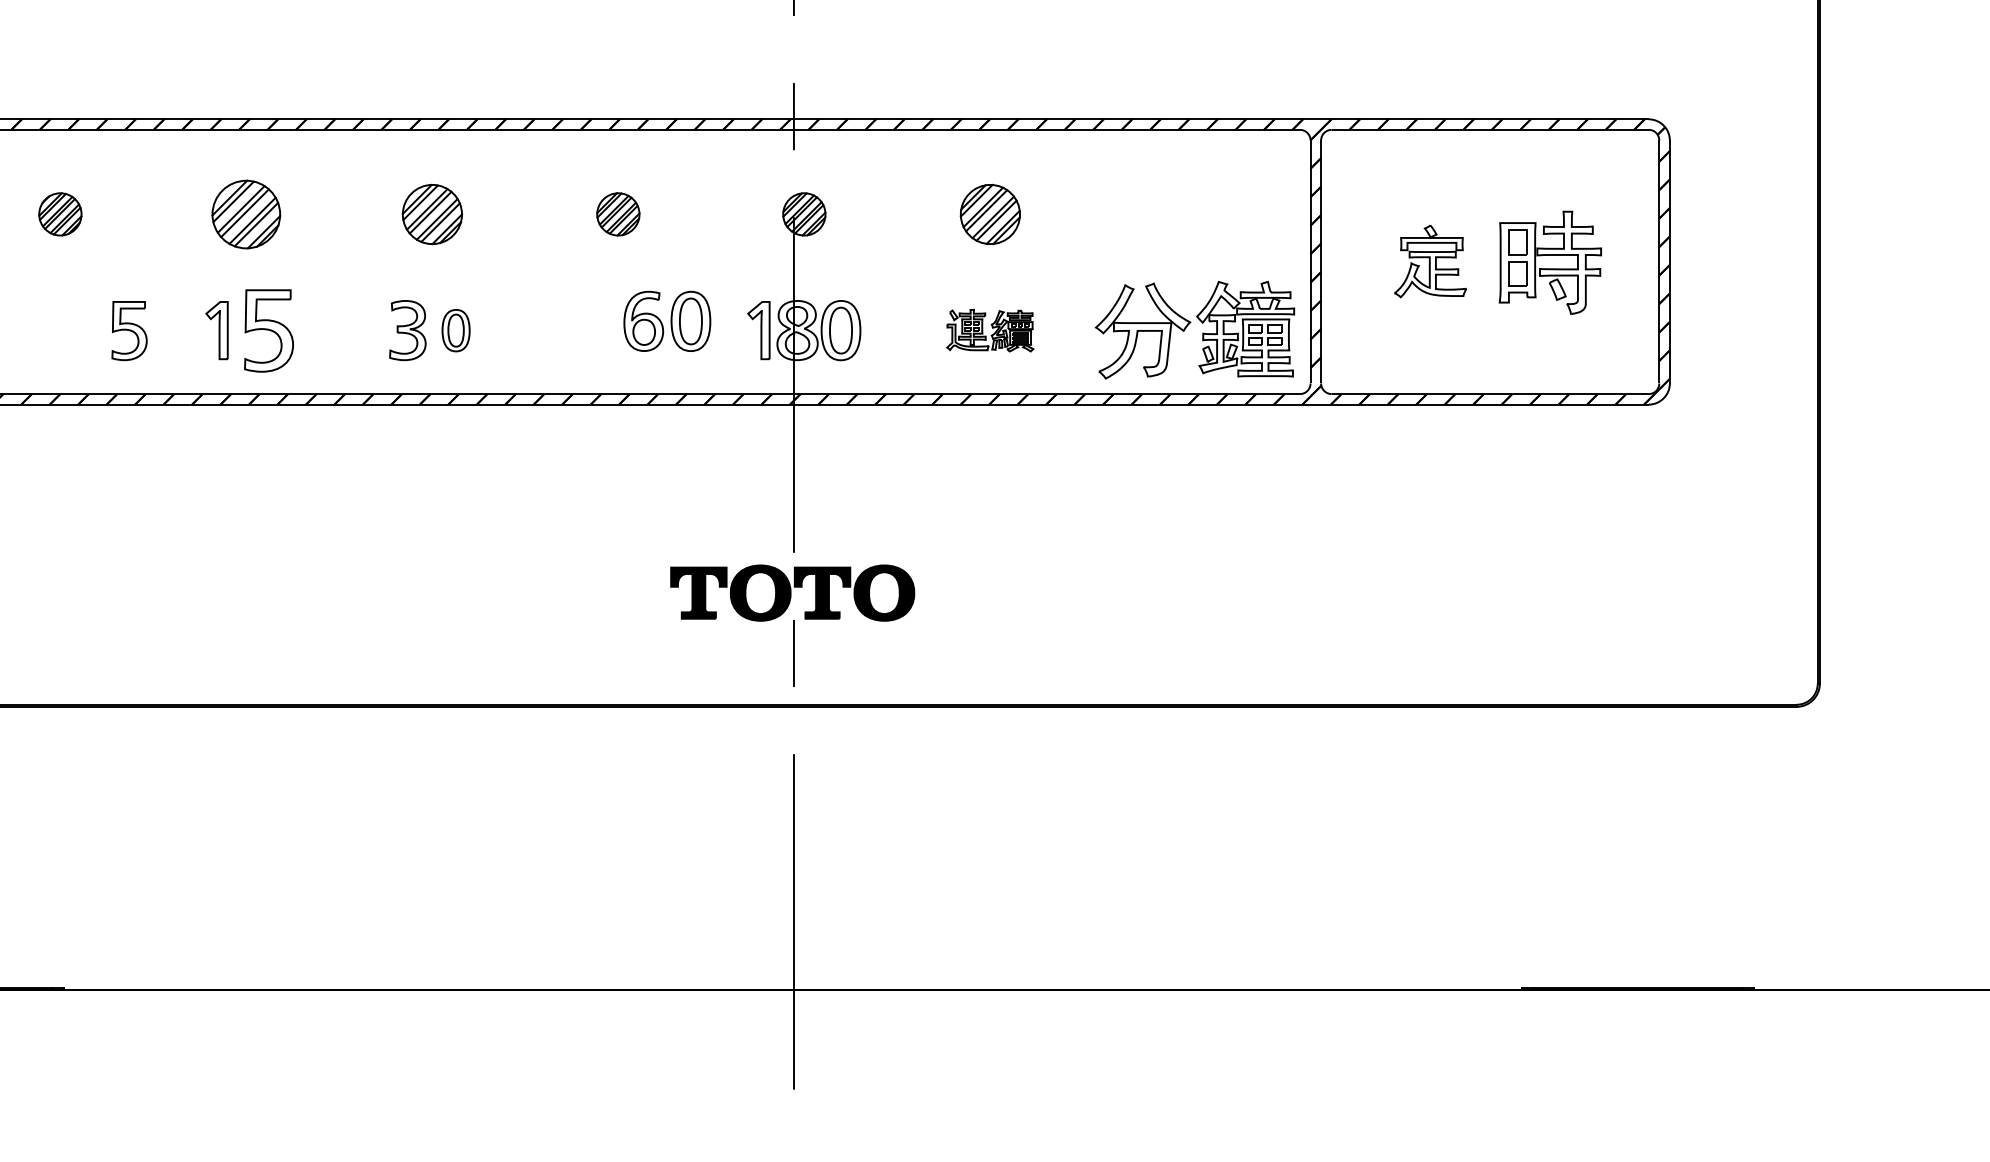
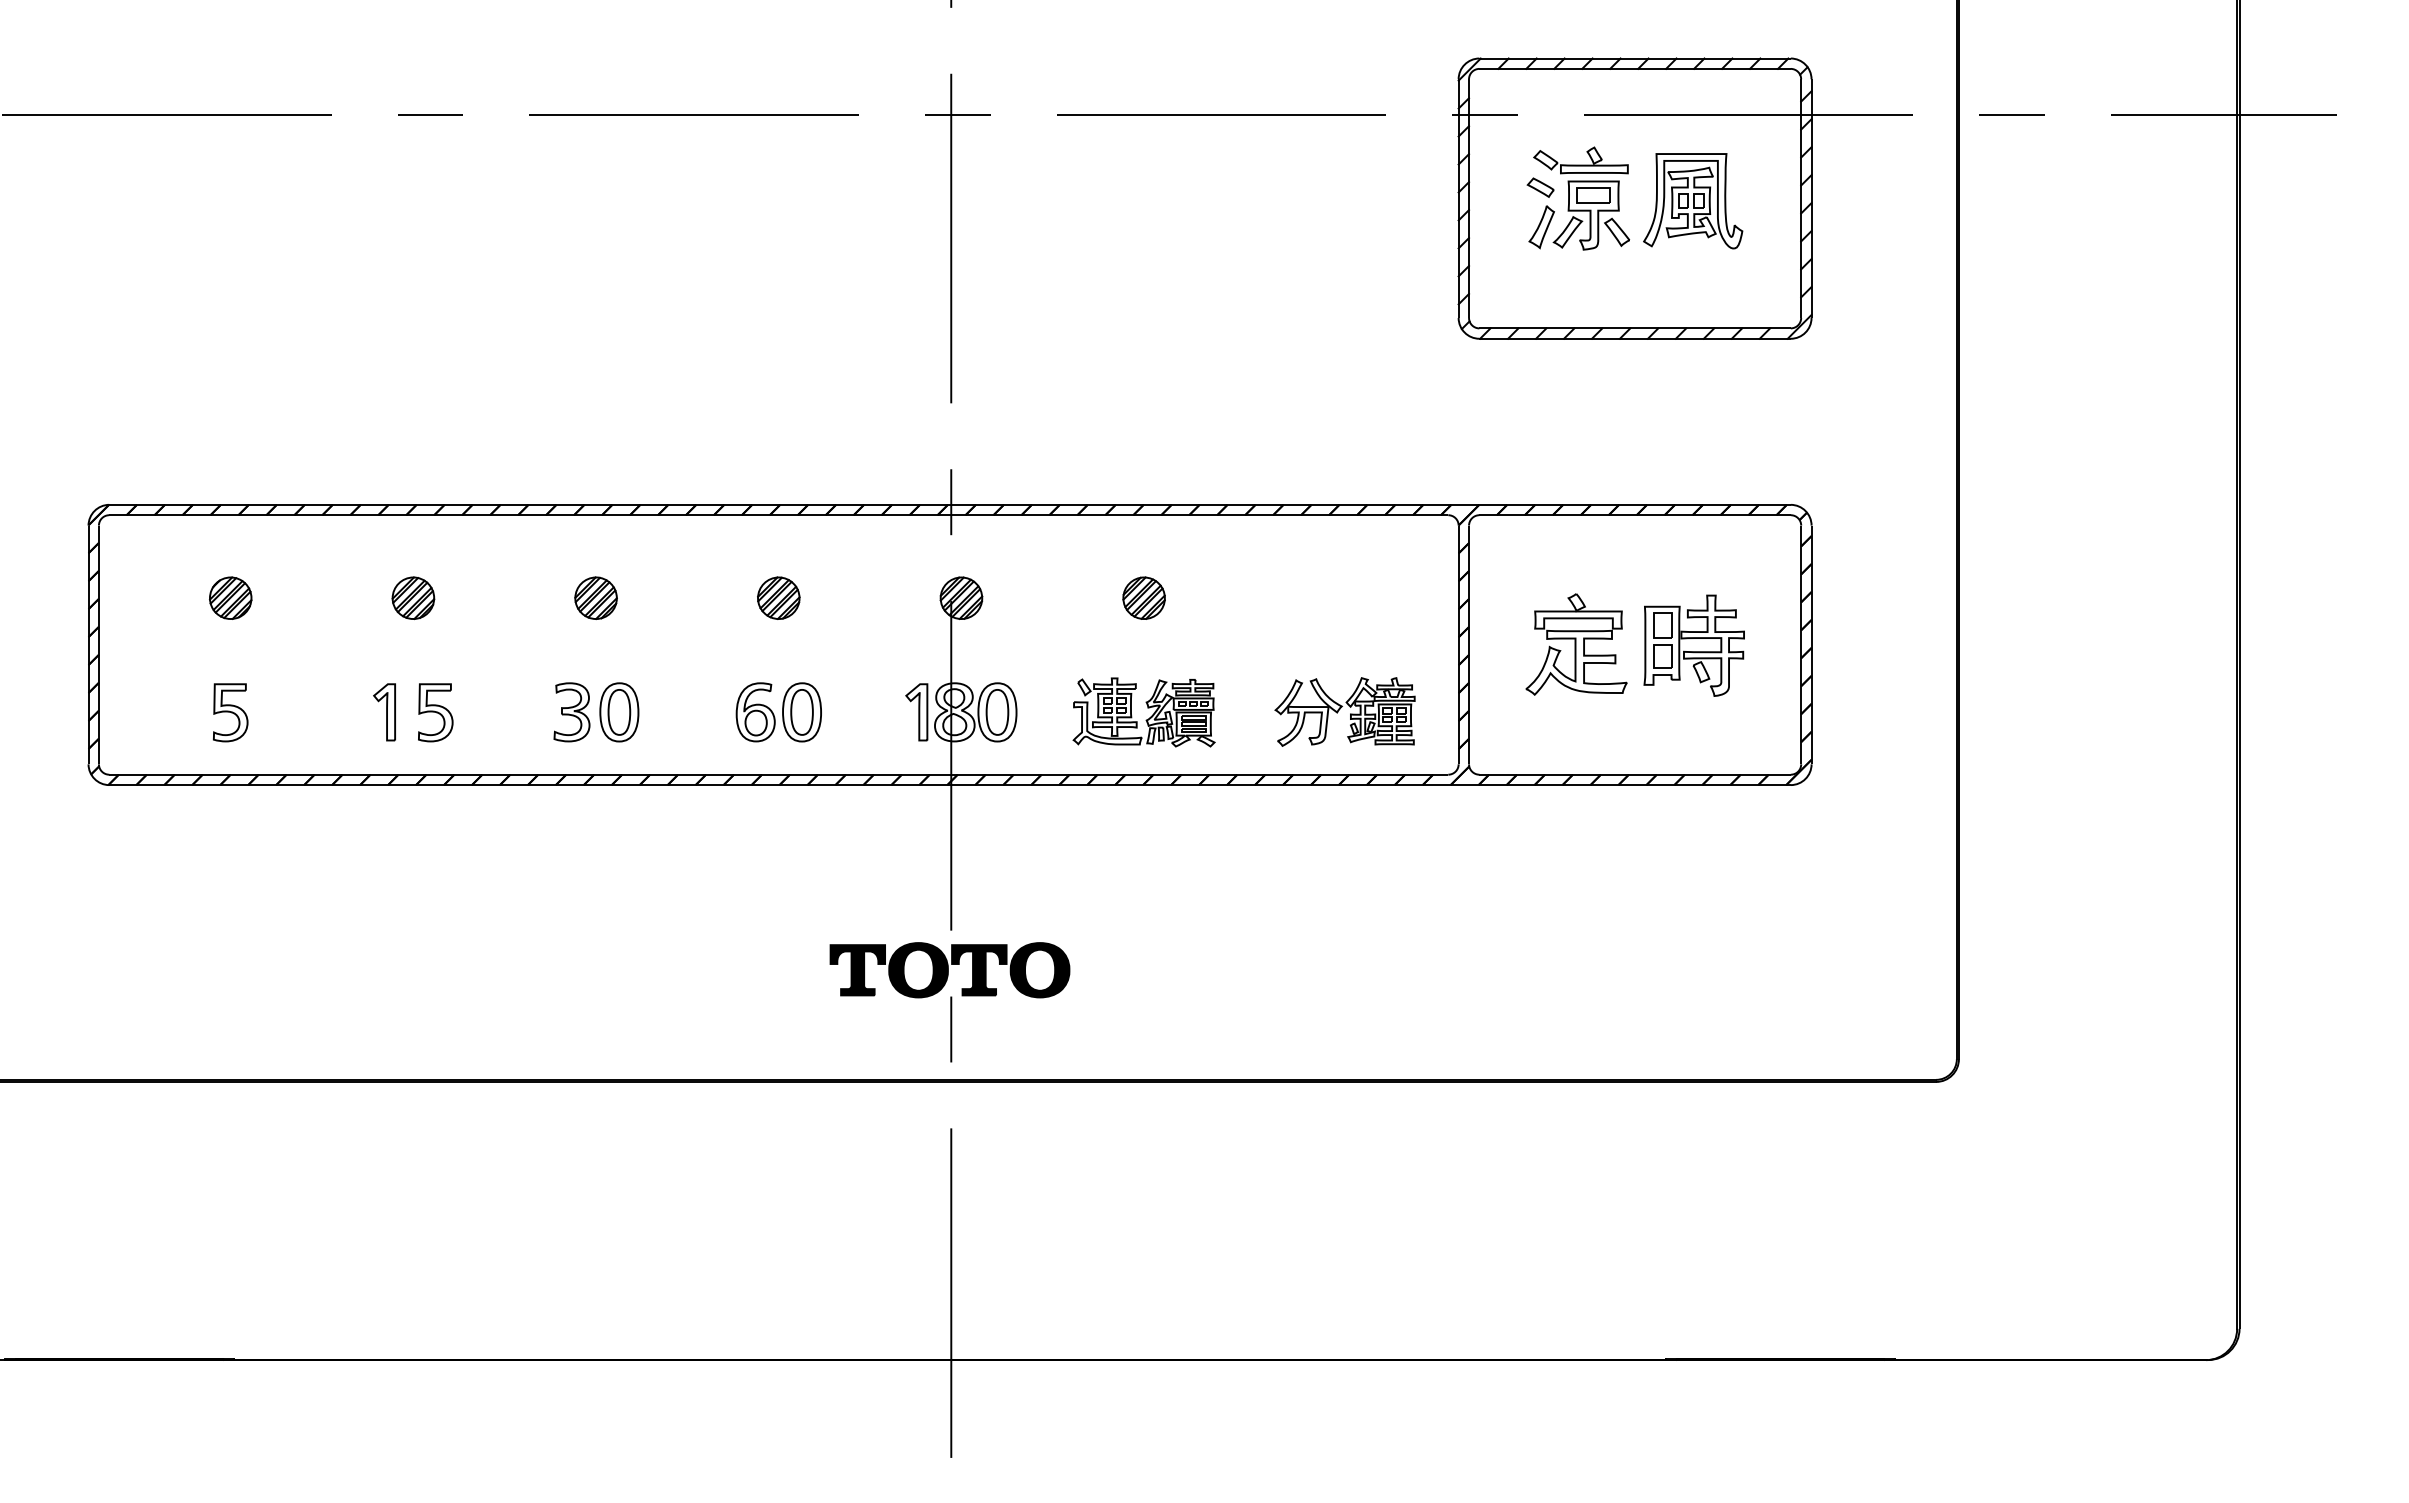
part: (246, 213) -> (413, 597), size x0.62
part: (431, 213) -> (595, 597), size x0.71
part: (989, 213) -> (1143, 597), size x0.71
part: (1430, 261) -> (1576, 644), size x1.43
part: (666, 321) -> (778, 712), moved
part: (1194, 329) -> (1344, 711), size x0.71
part: (129, 330) -> (230, 712), moved
part: (268, 330) -> (435, 712), size x0.71
part: (456, 330) -> (619, 712), size x1.43
part: (989, 330) -> (1143, 712), size x1.67

